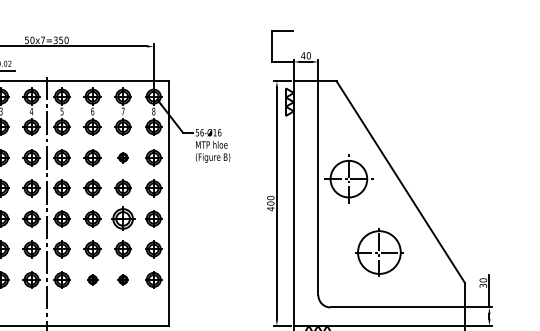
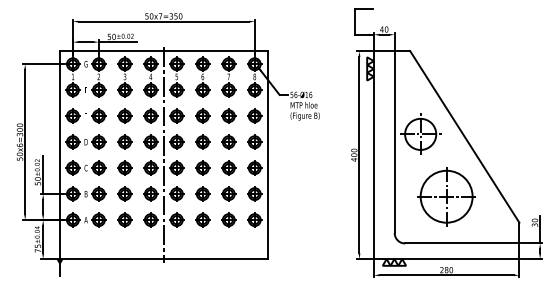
part: (122, 156) -> (228, 115), size x1.67
part: (122, 218) -> (228, 167), size x0.71
part: (379, 252) -> (446, 196), size x1.43
part: (92, 279) -> (202, 219), size x1.67
part: (122, 279) -> (228, 219), size x1.67

